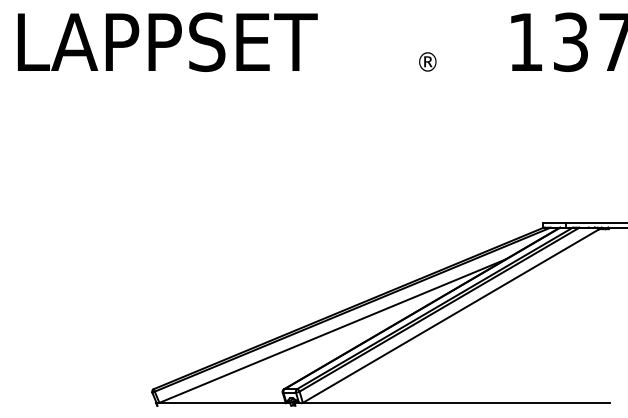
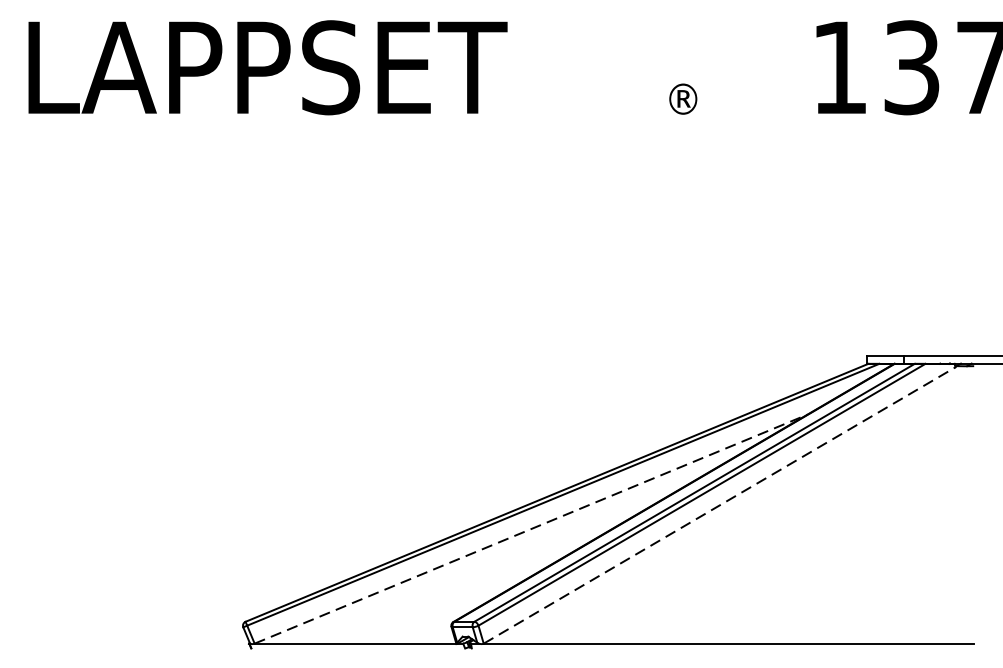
line: (451, 316) -> (721, 505), solid -> dashed
line: (333, 330) -> (532, 528), solid -> dashed

